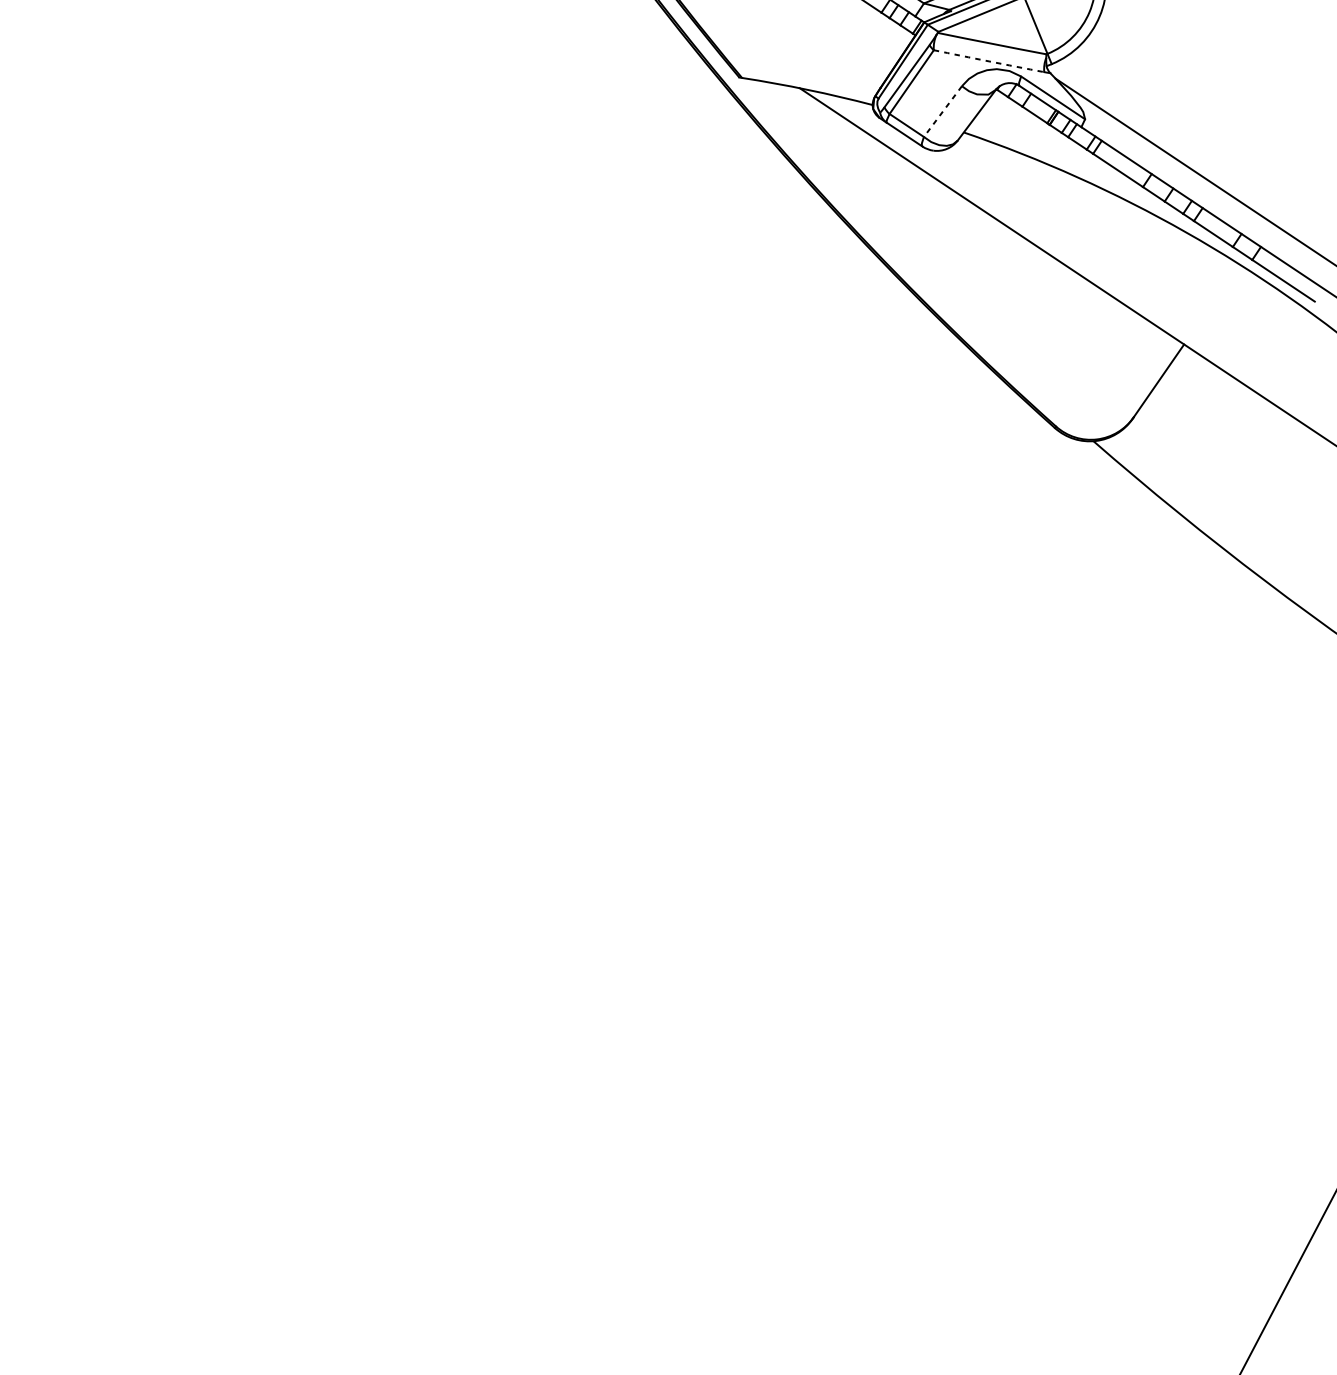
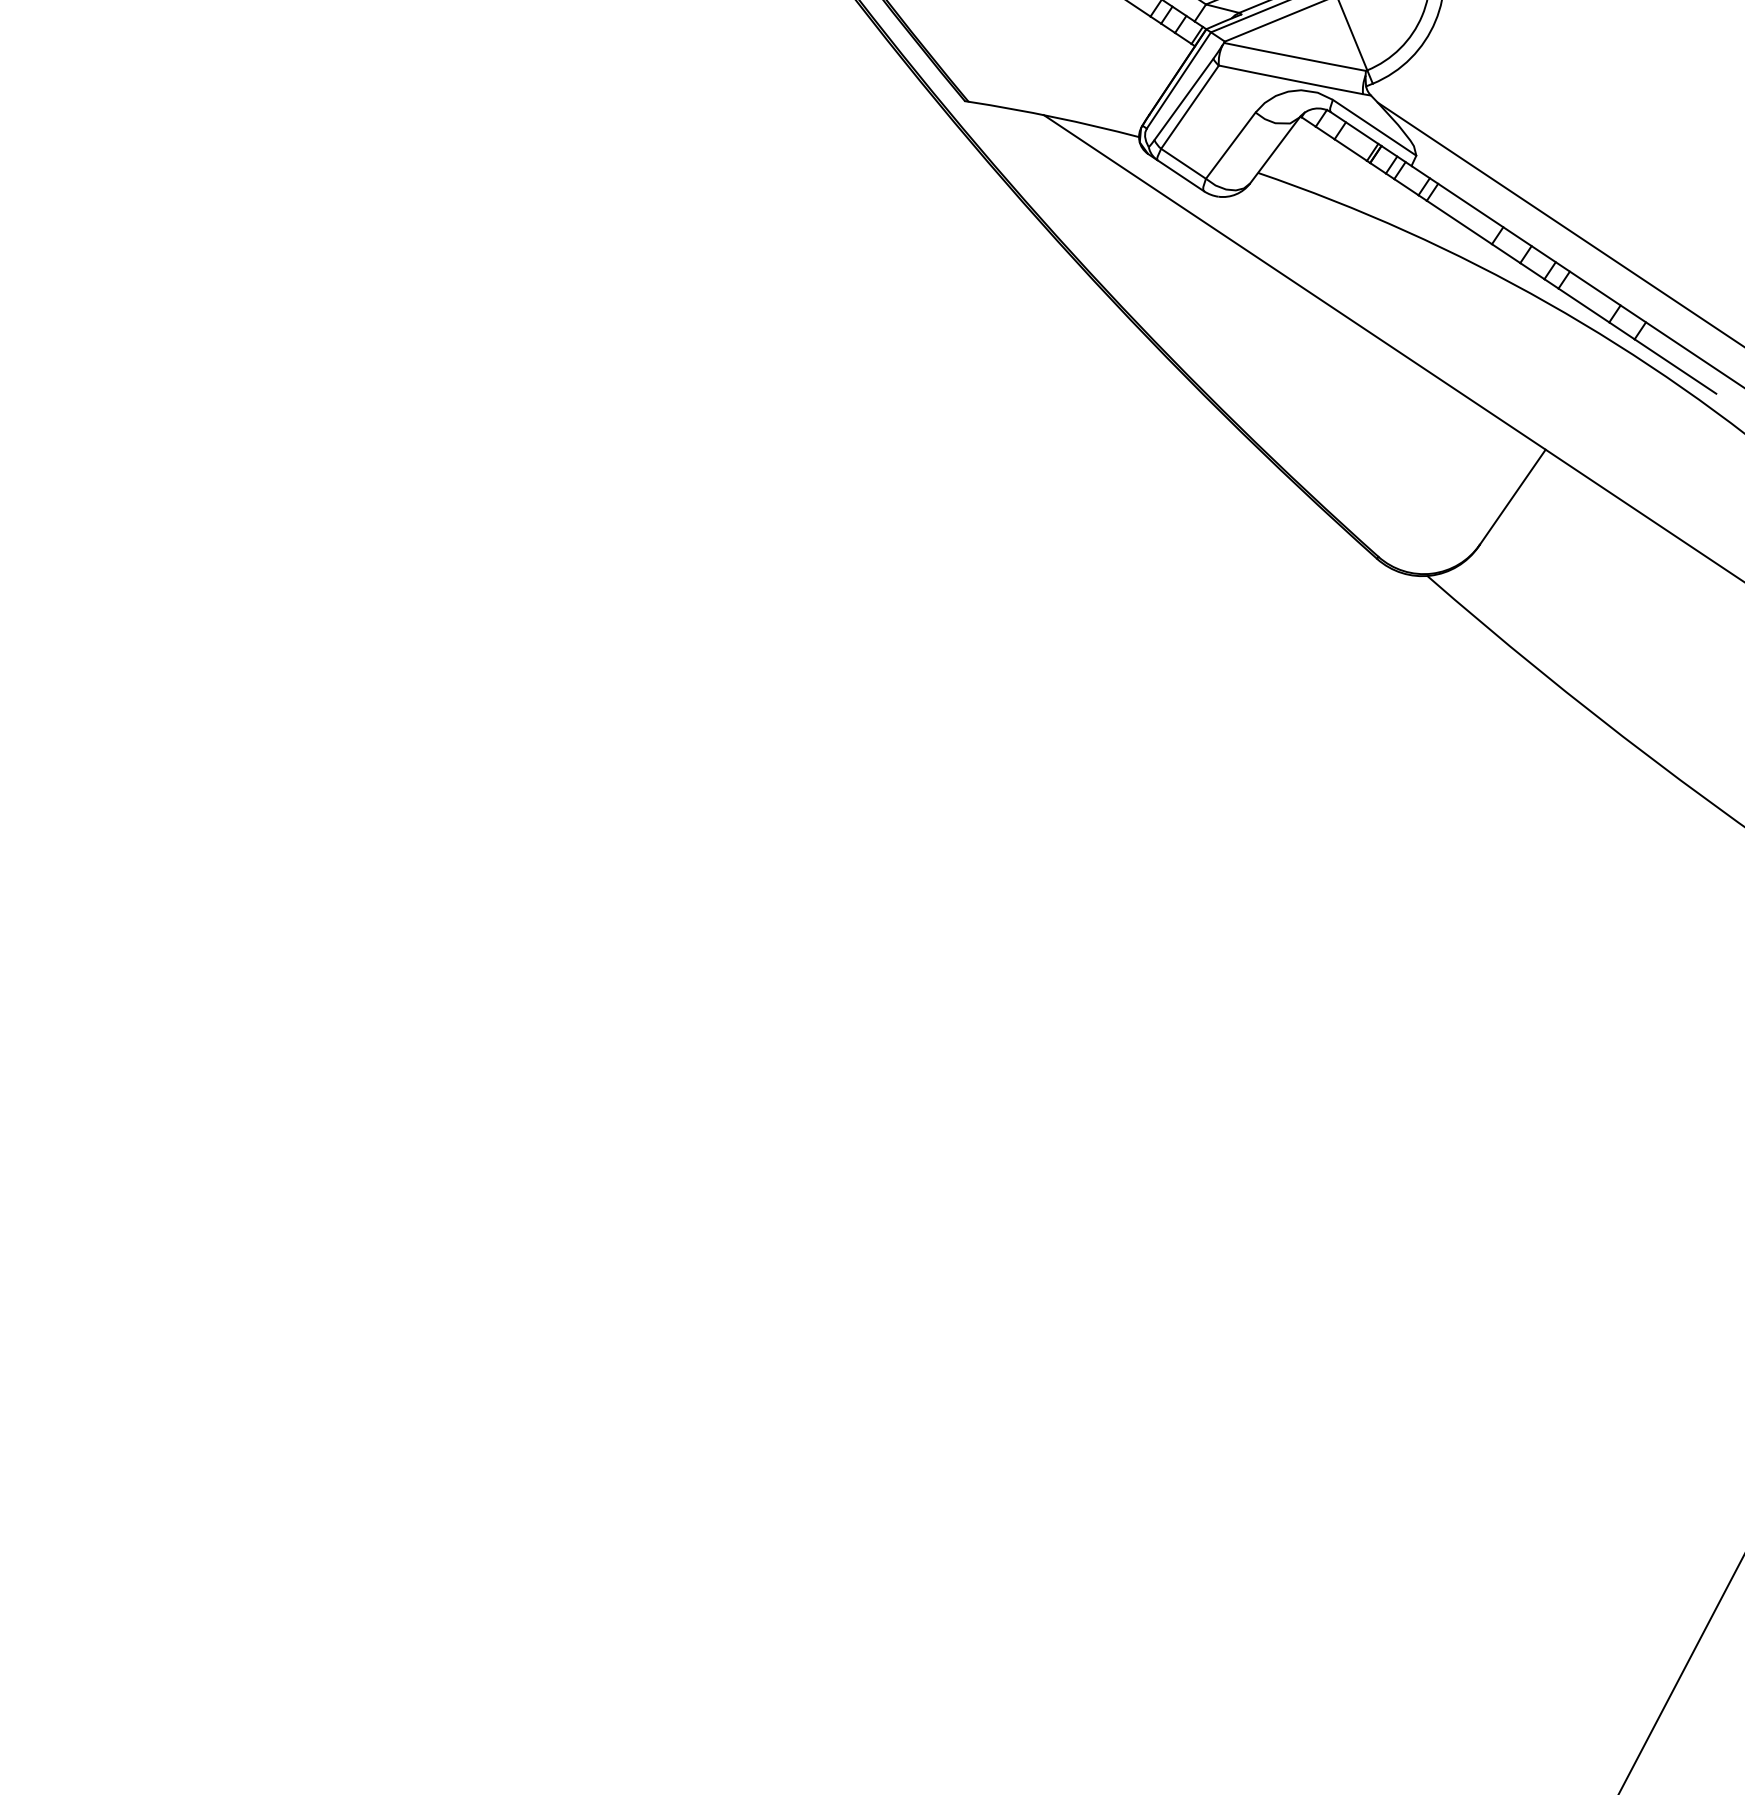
arc: (988, 61) -> (1290, 80), dashed -> solid
line: (942, 112) -> (1230, 146), dashed -> solid

